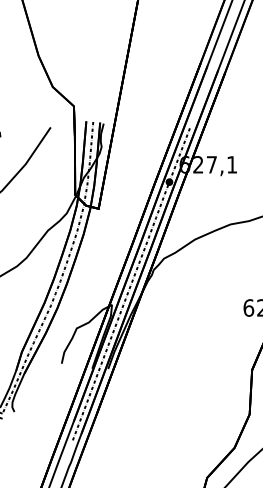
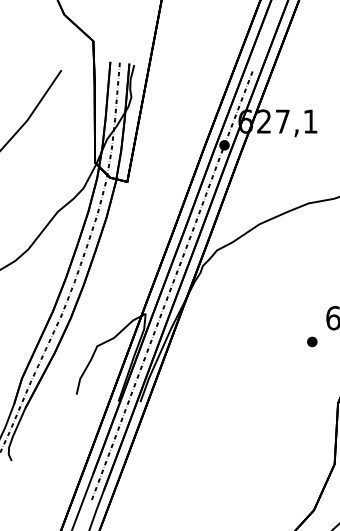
part: (233, 325) -> (312, 342), added

